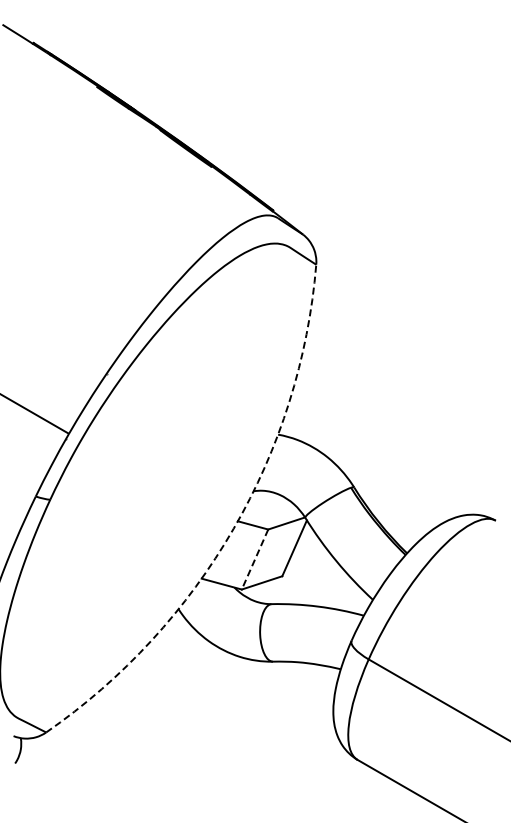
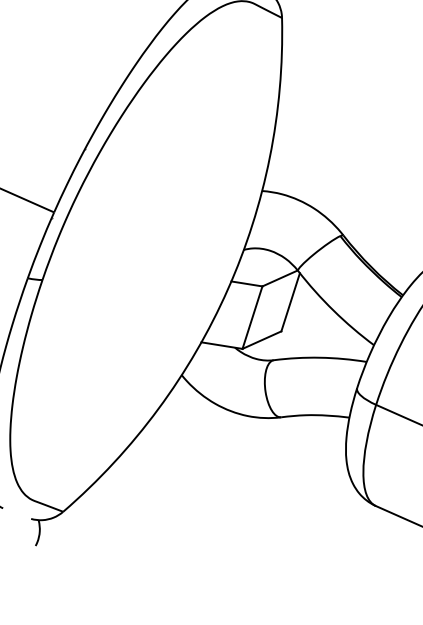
arc: (233, 528) -> (227, 289), dashed -> solid
line: (255, 559) -> (252, 317), dashed -> solid

